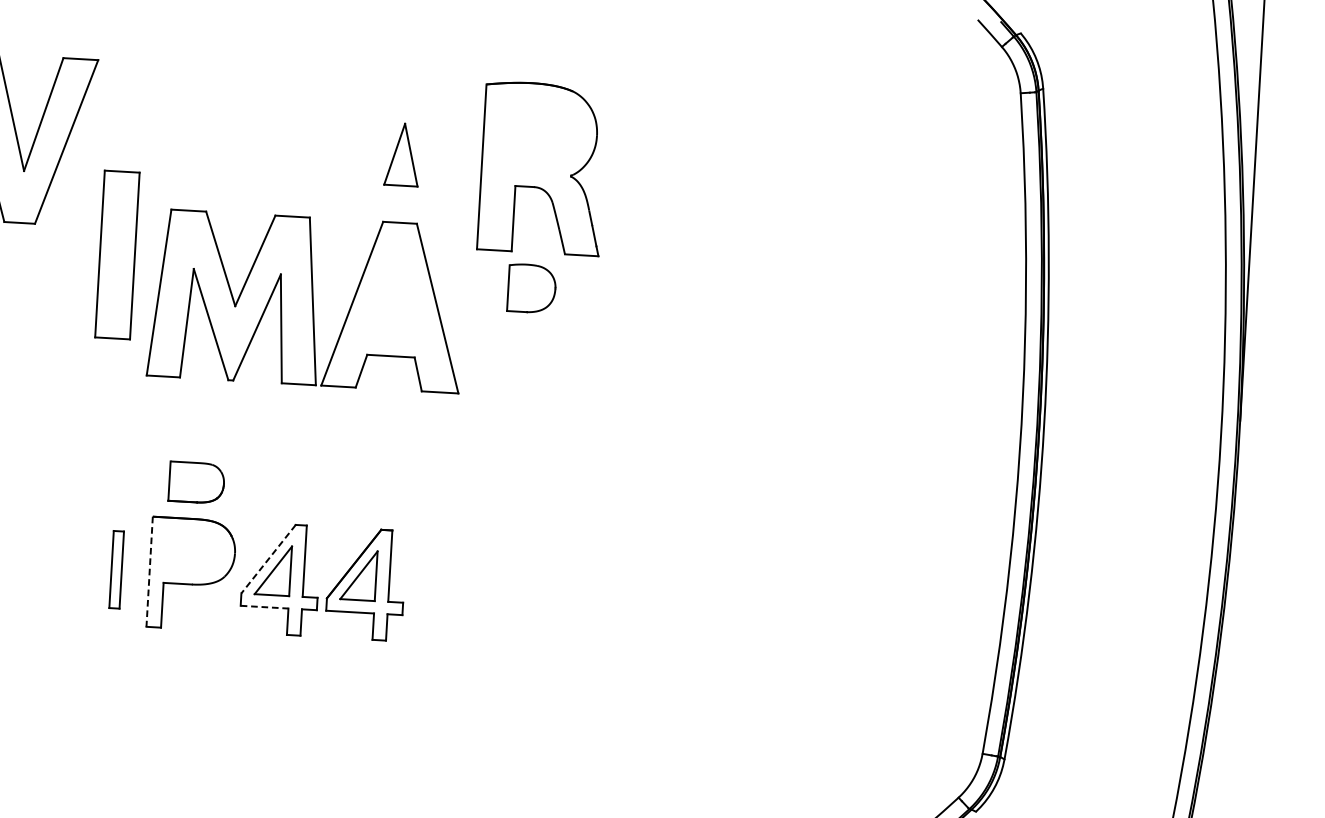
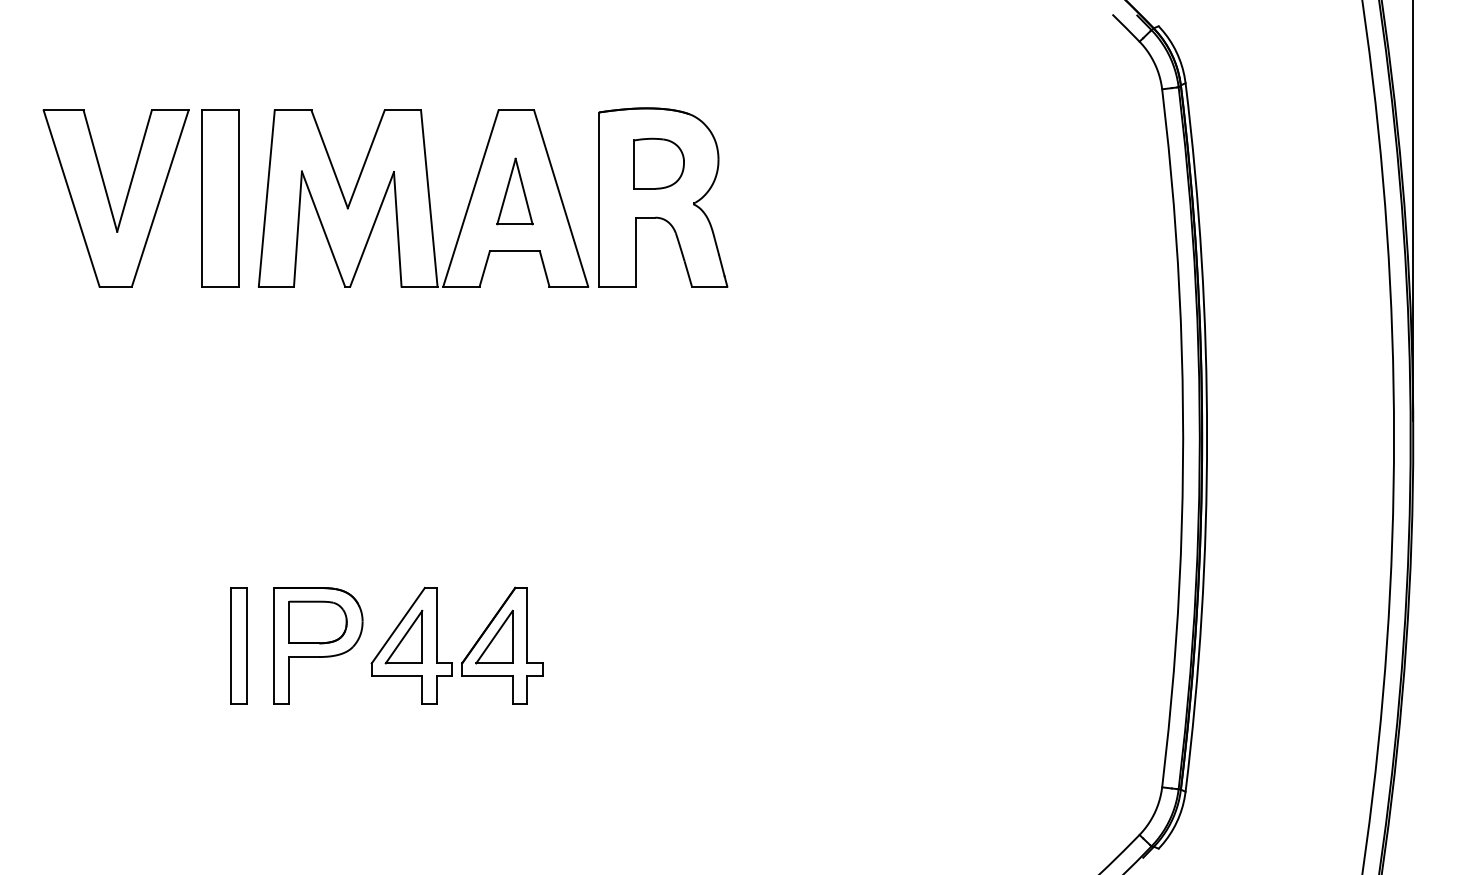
part: (117, 254) -> (220, 198), moved
part: (531, 288) -> (658, 163), moved
part: (307, 301) -> (423, 198), moved
part: (196, 482) -> (317, 622), moved
line: (268, 559) -> (398, 626), dashed -> solid
part: (116, 569) -> (238, 645), size x1.43
line: (149, 572) -> (273, 646), dashed -> solid
line: (265, 607) -> (397, 676), dashed -> solid

